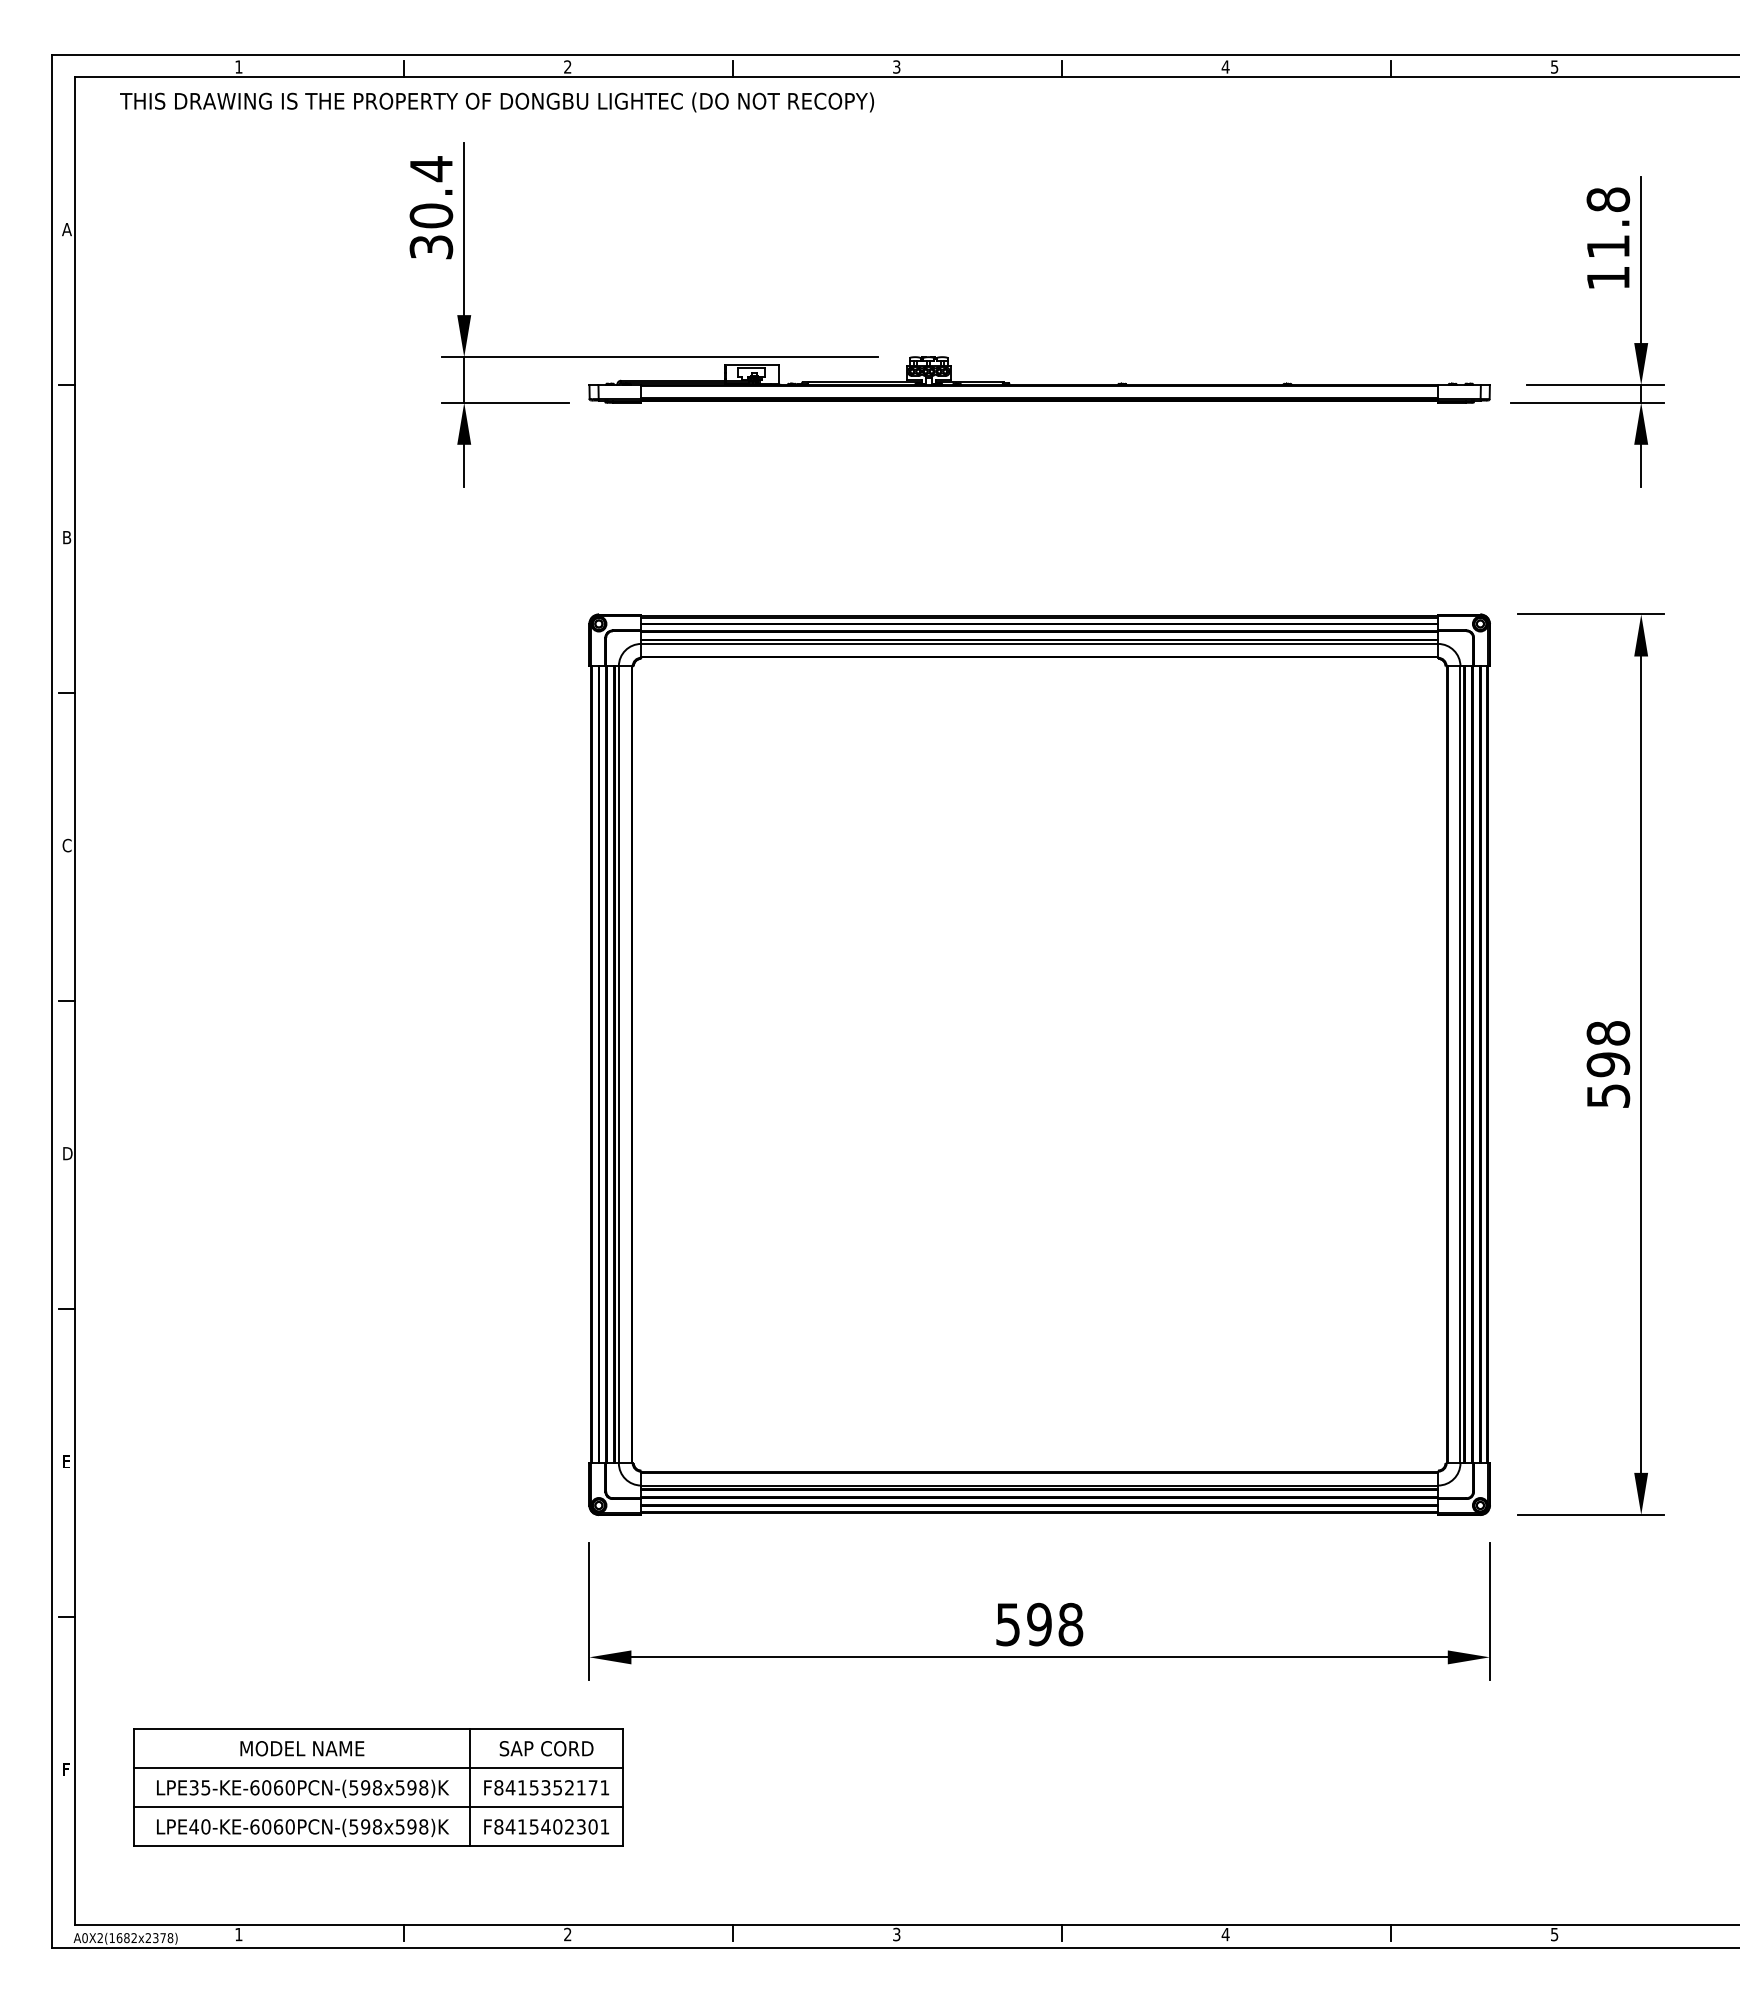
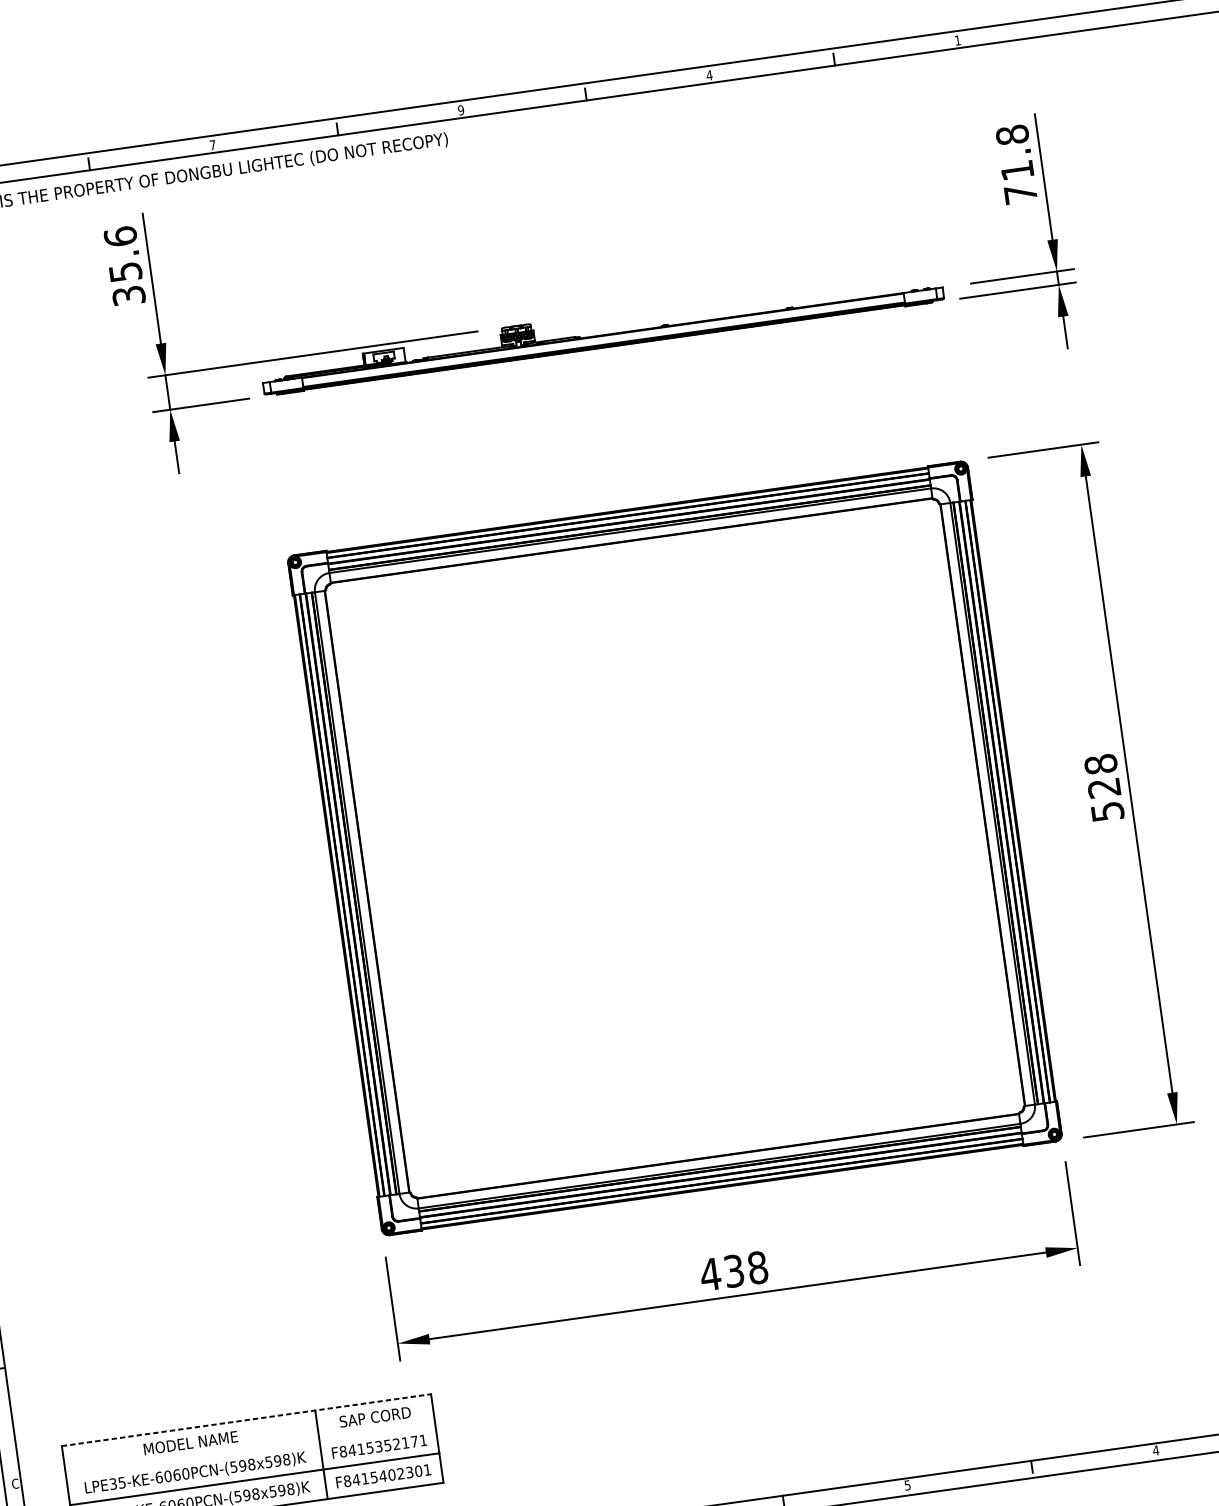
text: (567, 66) -> (212, 144), 2 -> 7
text: (896, 66) -> (460, 109), 3 -> 9
text: (1554, 66) -> (957, 40), 5 -> 1
text: (431, 192) -> (123, 254), 30.4 -> 35.6
text: (1608, 277) -> (1020, 193), 11.8 -> 71.8
text: (1608, 1064) -> (1104, 787), 598 -> 528
text: (1023, 1624) -> (722, 1272), 598 -> 438
line: (378, 1729) -> (246, 1420), solid -> dashed
line: (378, 1768) -> (250, 1449), removed
text: (66, 1769) -> (14, 1483), F -> C
text: (1225, 1934) -> (907, 1485), 4 -> 5
text: (1554, 1934) -> (1155, 1450), 5 -> 4

